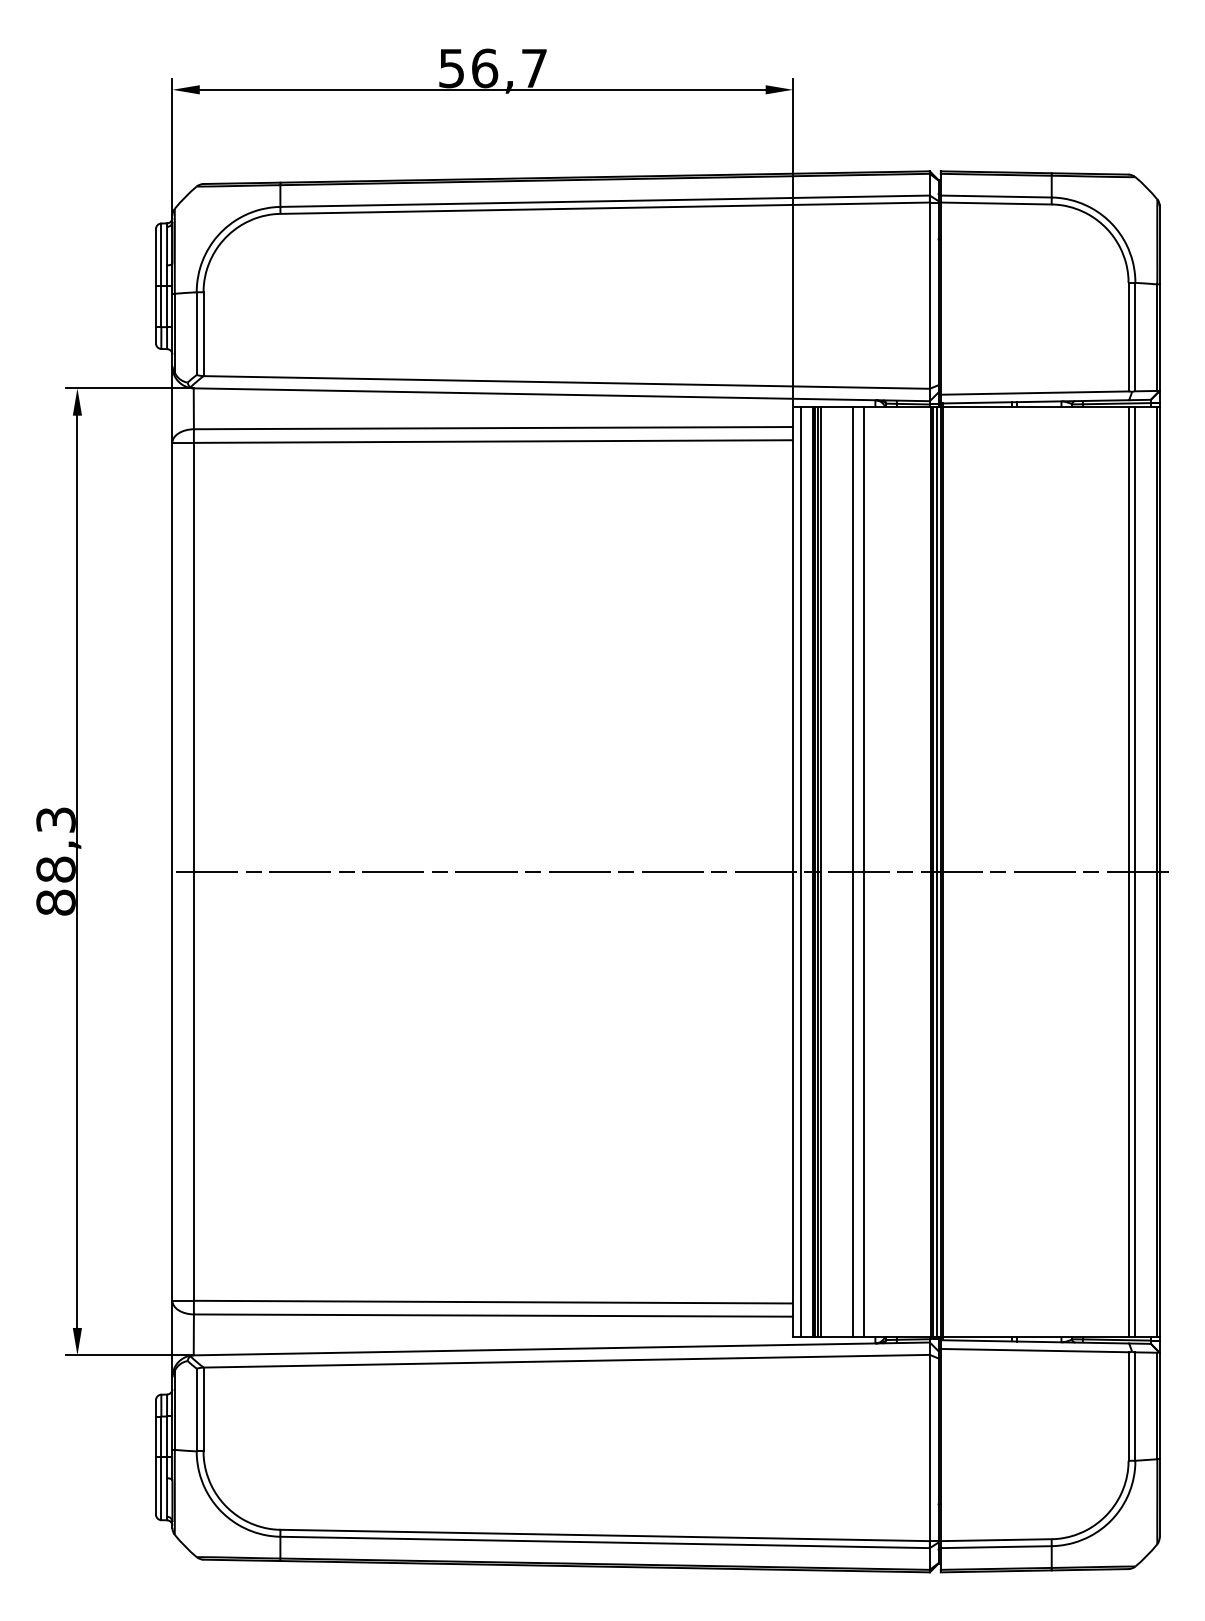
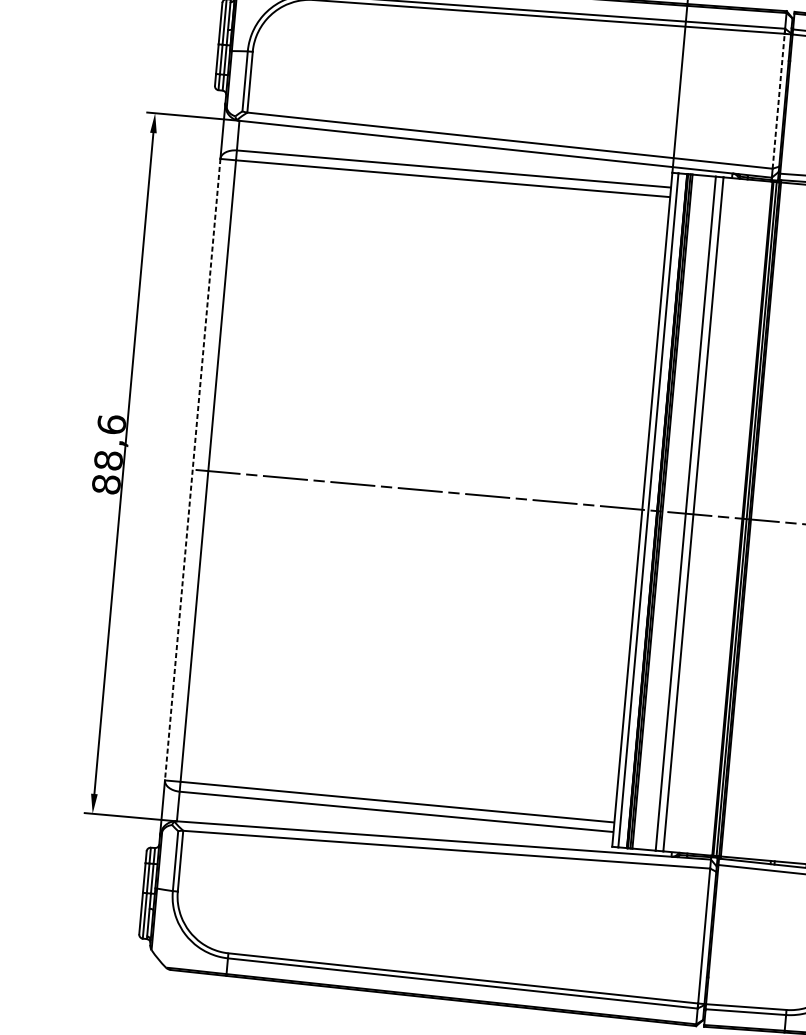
line: (929, 295) -> (778, 101), solid -> dashed
text: (55, 819) -> (111, 424), 88,3 -> 88,6
line: (172, 871) -> (192, 469), solid -> dashed

